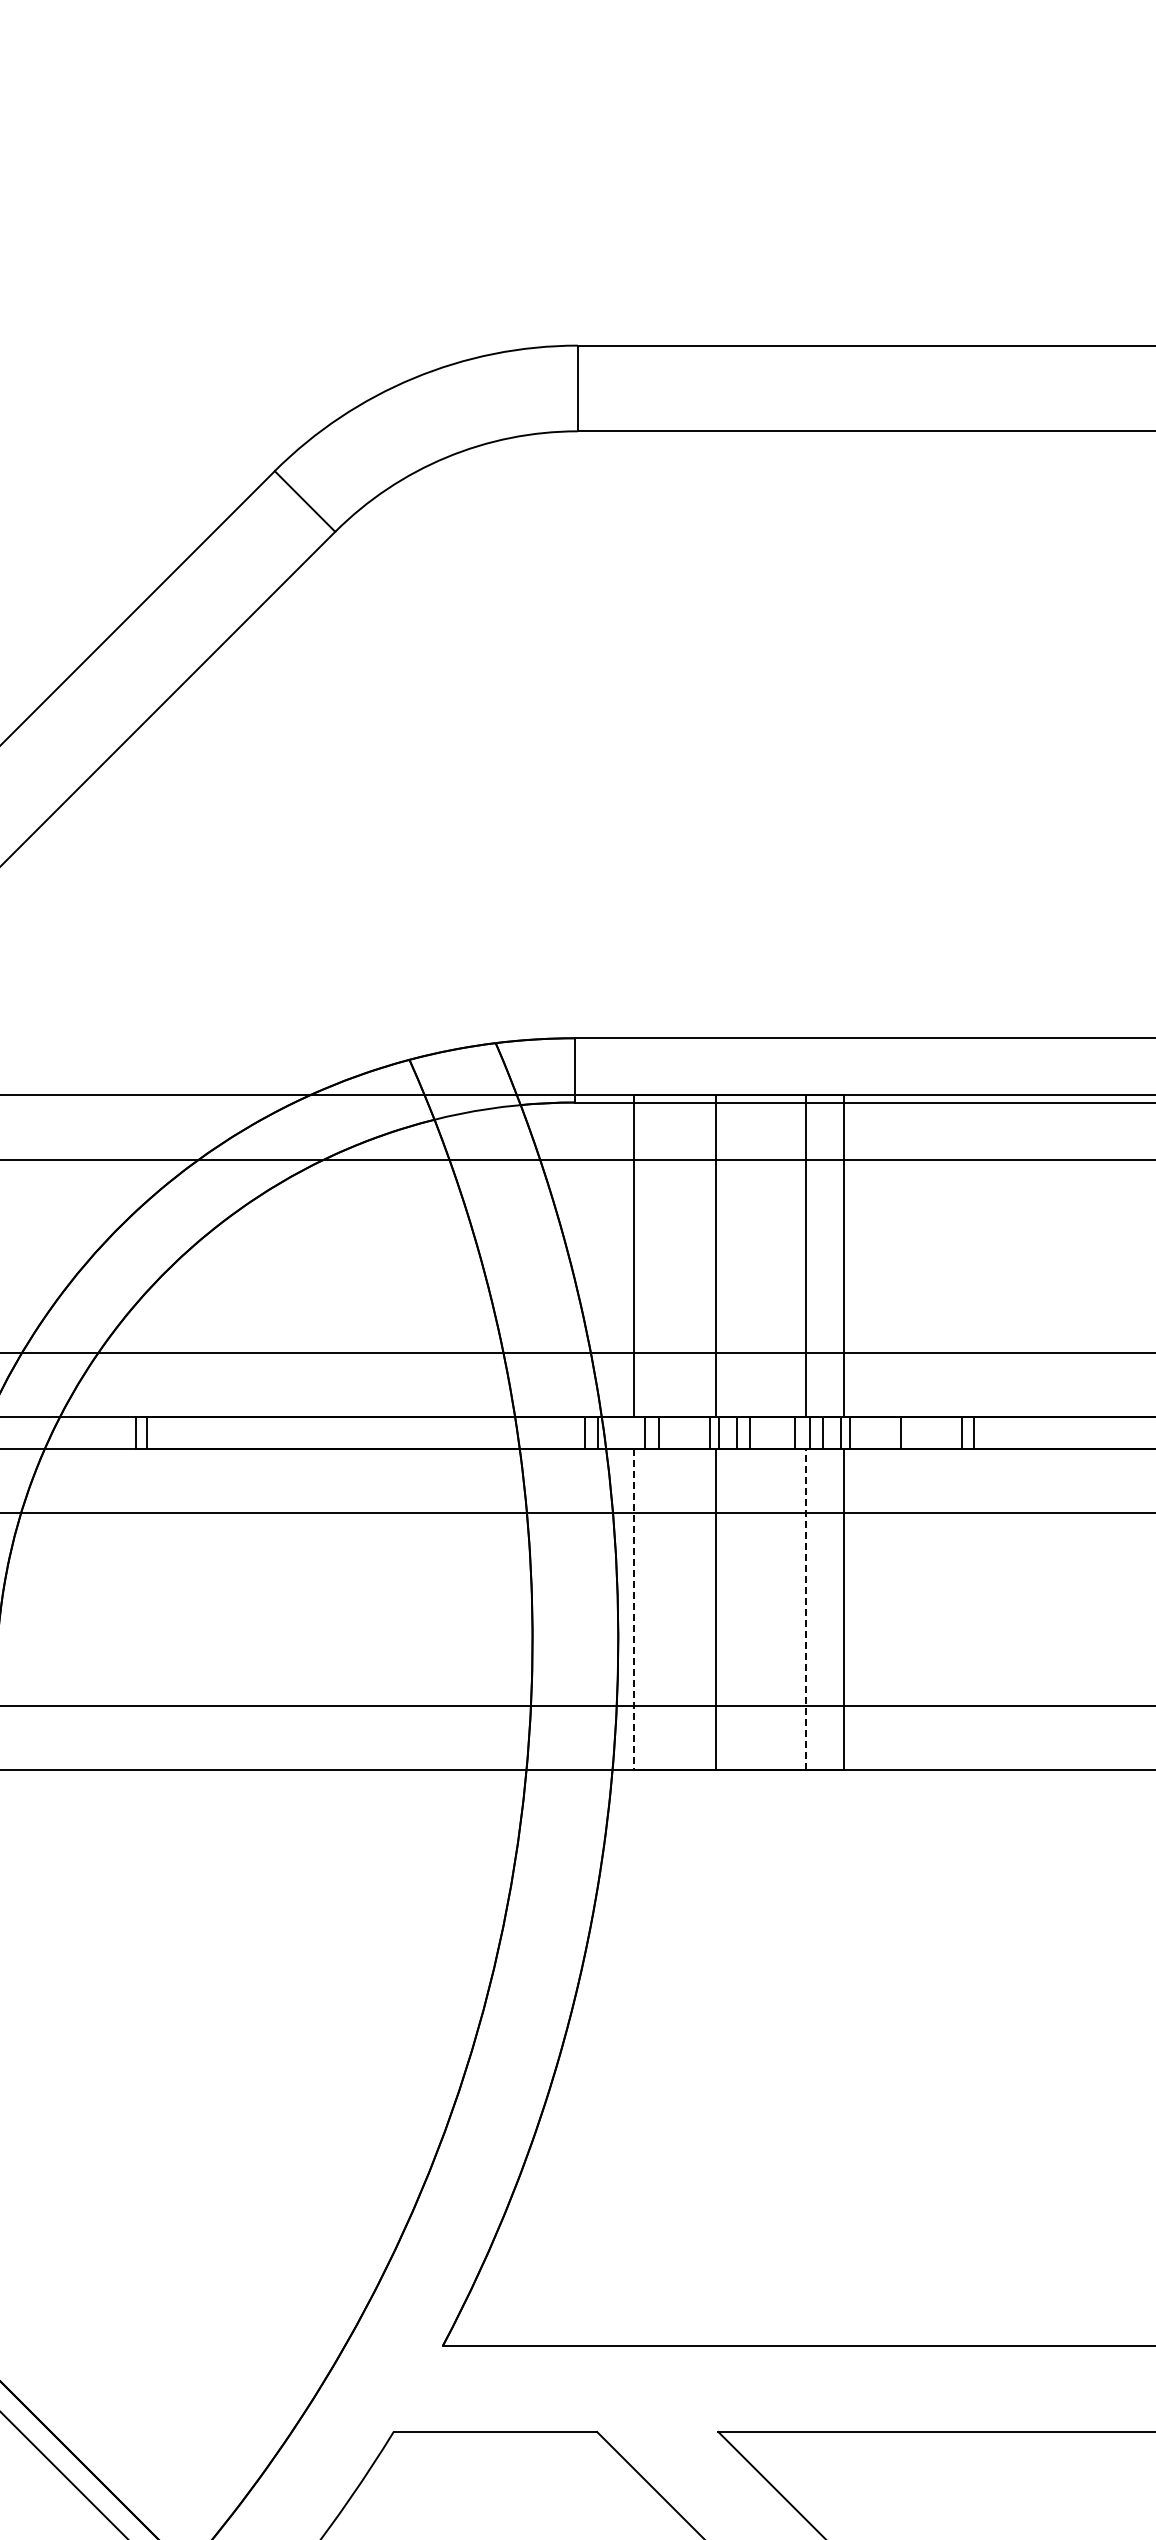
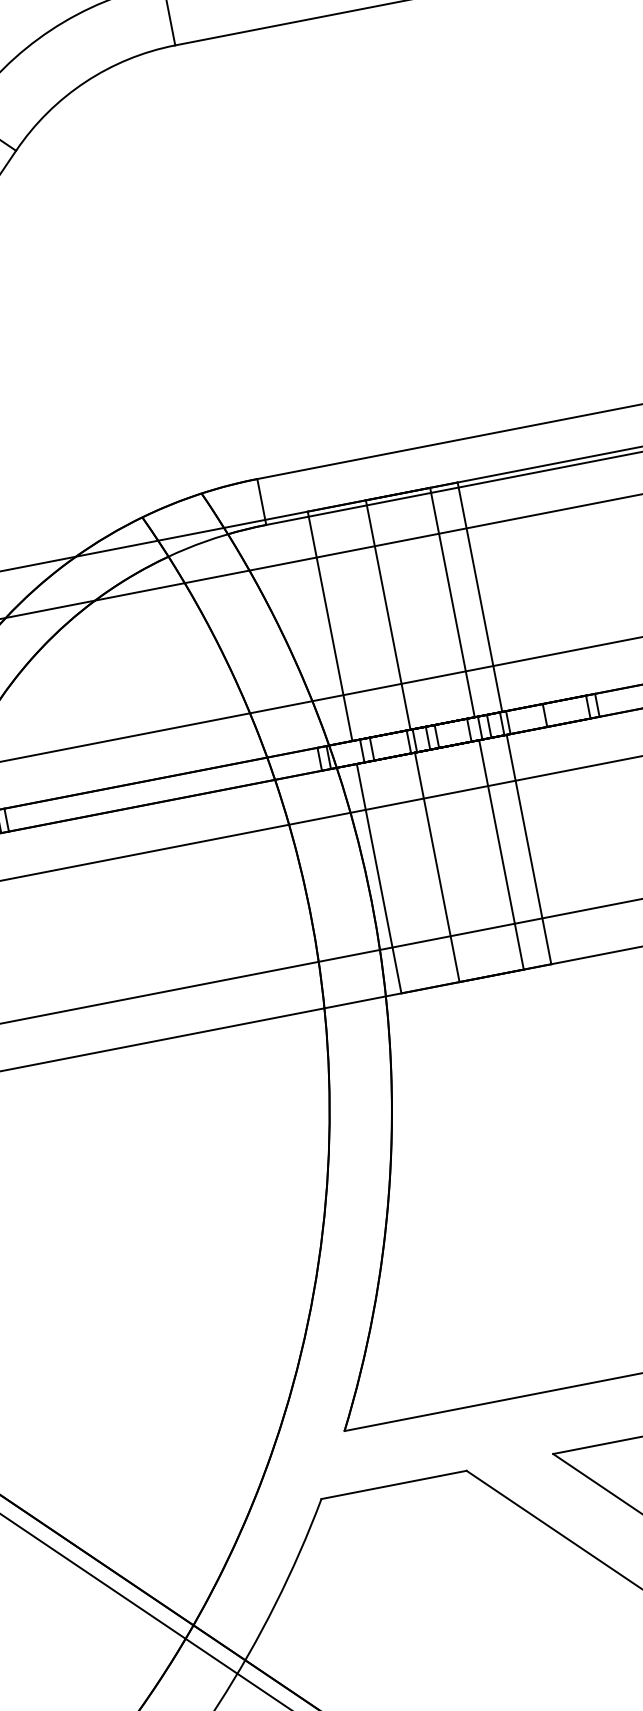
line: (634, 1609) -> (379, 878), dashed -> solid
line: (805, 1609) -> (501, 854), dashed -> solid

